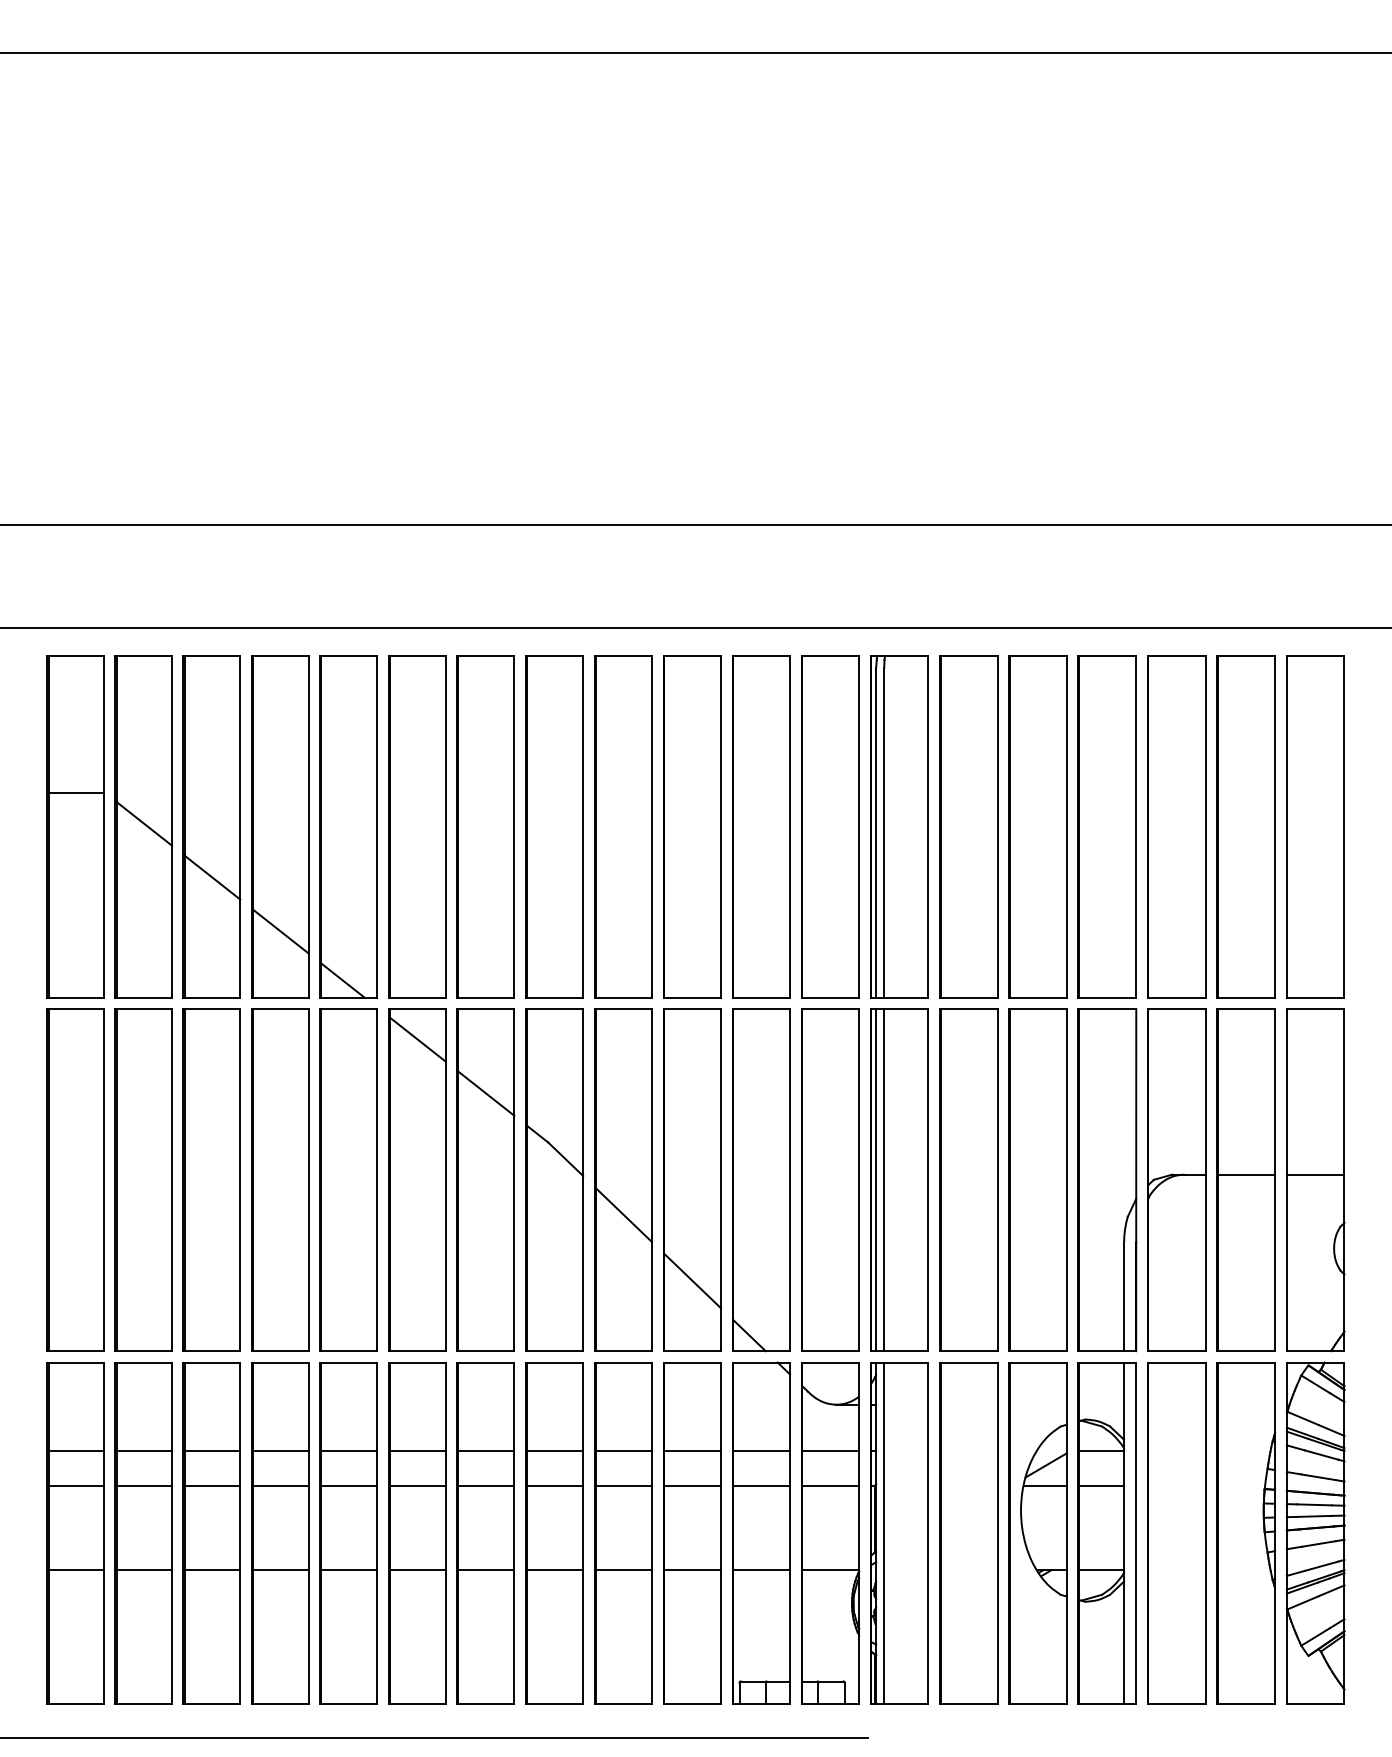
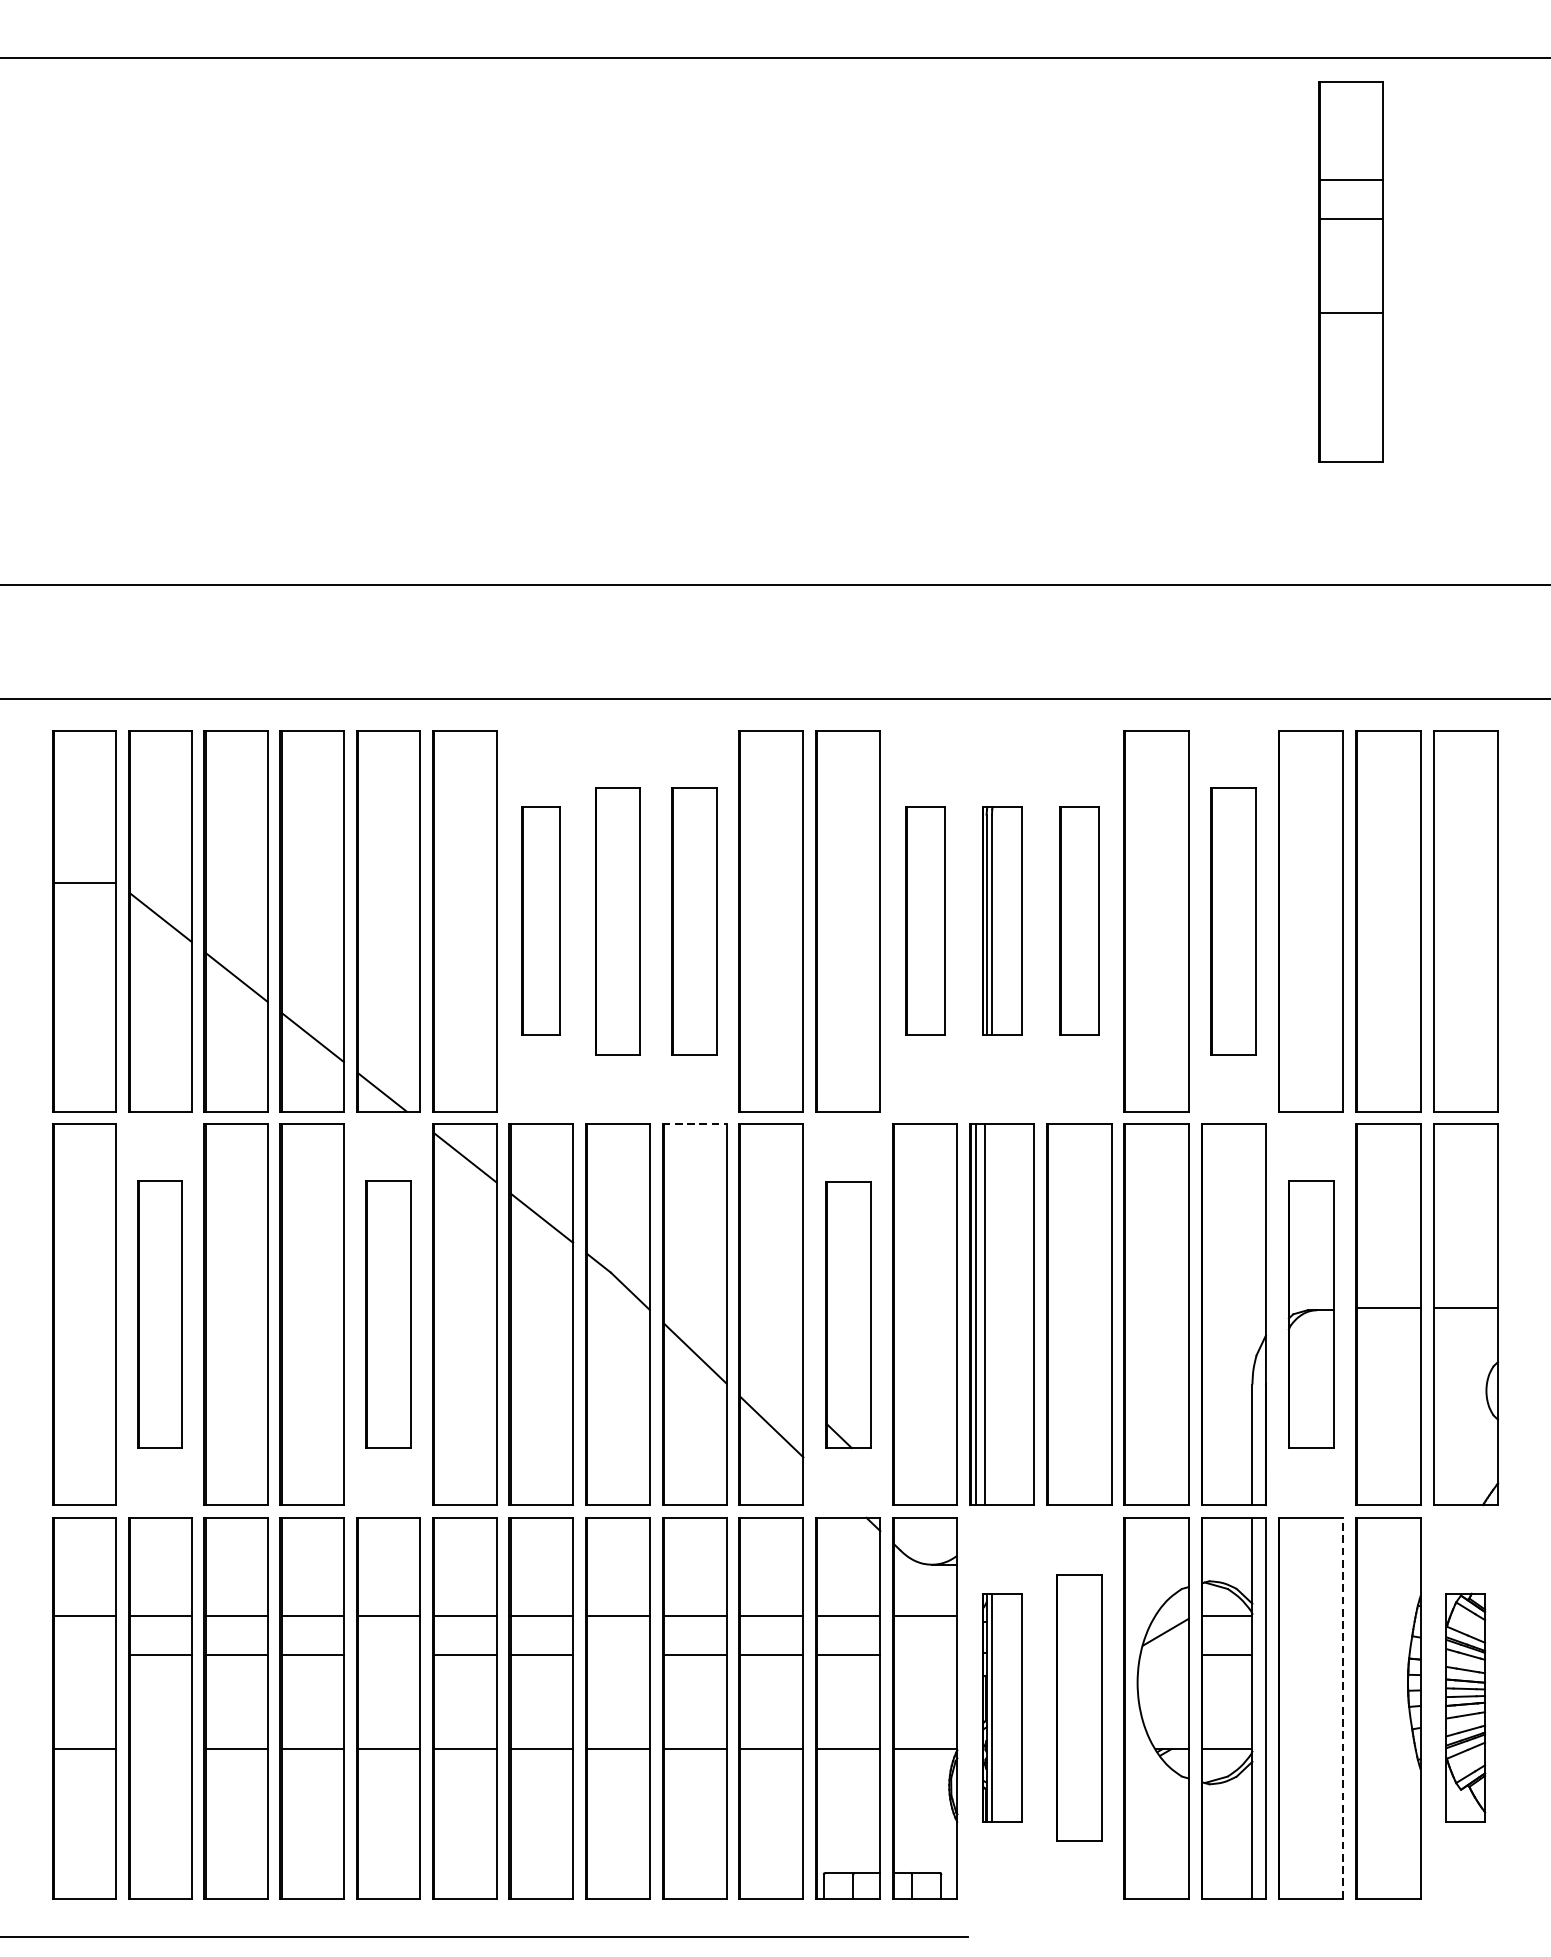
part: (1212, 244) -> (1350, 272), added
part: (485, 826) -> (540, 920), size x0.6
part: (554, 826) -> (617, 920), size x0.7
part: (623, 826) -> (694, 920), size x0.7
part: (830, 826) -> (925, 920), size x0.6
part: (899, 826) -> (1002, 920), size x0.6
part: (968, 826) -> (1079, 920), size x0.6
part: (1106, 826) -> (1232, 920), size x0.7
line: (623, 1009) -> (694, 1124), solid -> dashed
part: (143, 1179) -> (159, 1313), size x0.7
part: (348, 1179) -> (388, 1313), size x0.7
part: (1176, 1179) -> (1310, 1313), size x0.7
part: (761, 1180) -> (848, 1314), size x0.7
line: (75, 1485) -> (84, 1654), removed
line: (349, 1485) -> (389, 1654), removed
line: (554, 1485) -> (617, 1654), removed
line: (830, 1485) -> (925, 1654), removed
line: (1045, 1485) -> (1164, 1654), removed
part: (1315, 1532) -> (1465, 1707), size x0.6
part: (899, 1533) -> (1002, 1708), size x0.6
part: (968, 1533) -> (1079, 1708), size x0.7
line: (1205, 1533) -> (1343, 1708), solid -> dashed
line: (144, 1570) -> (161, 1749), removed

